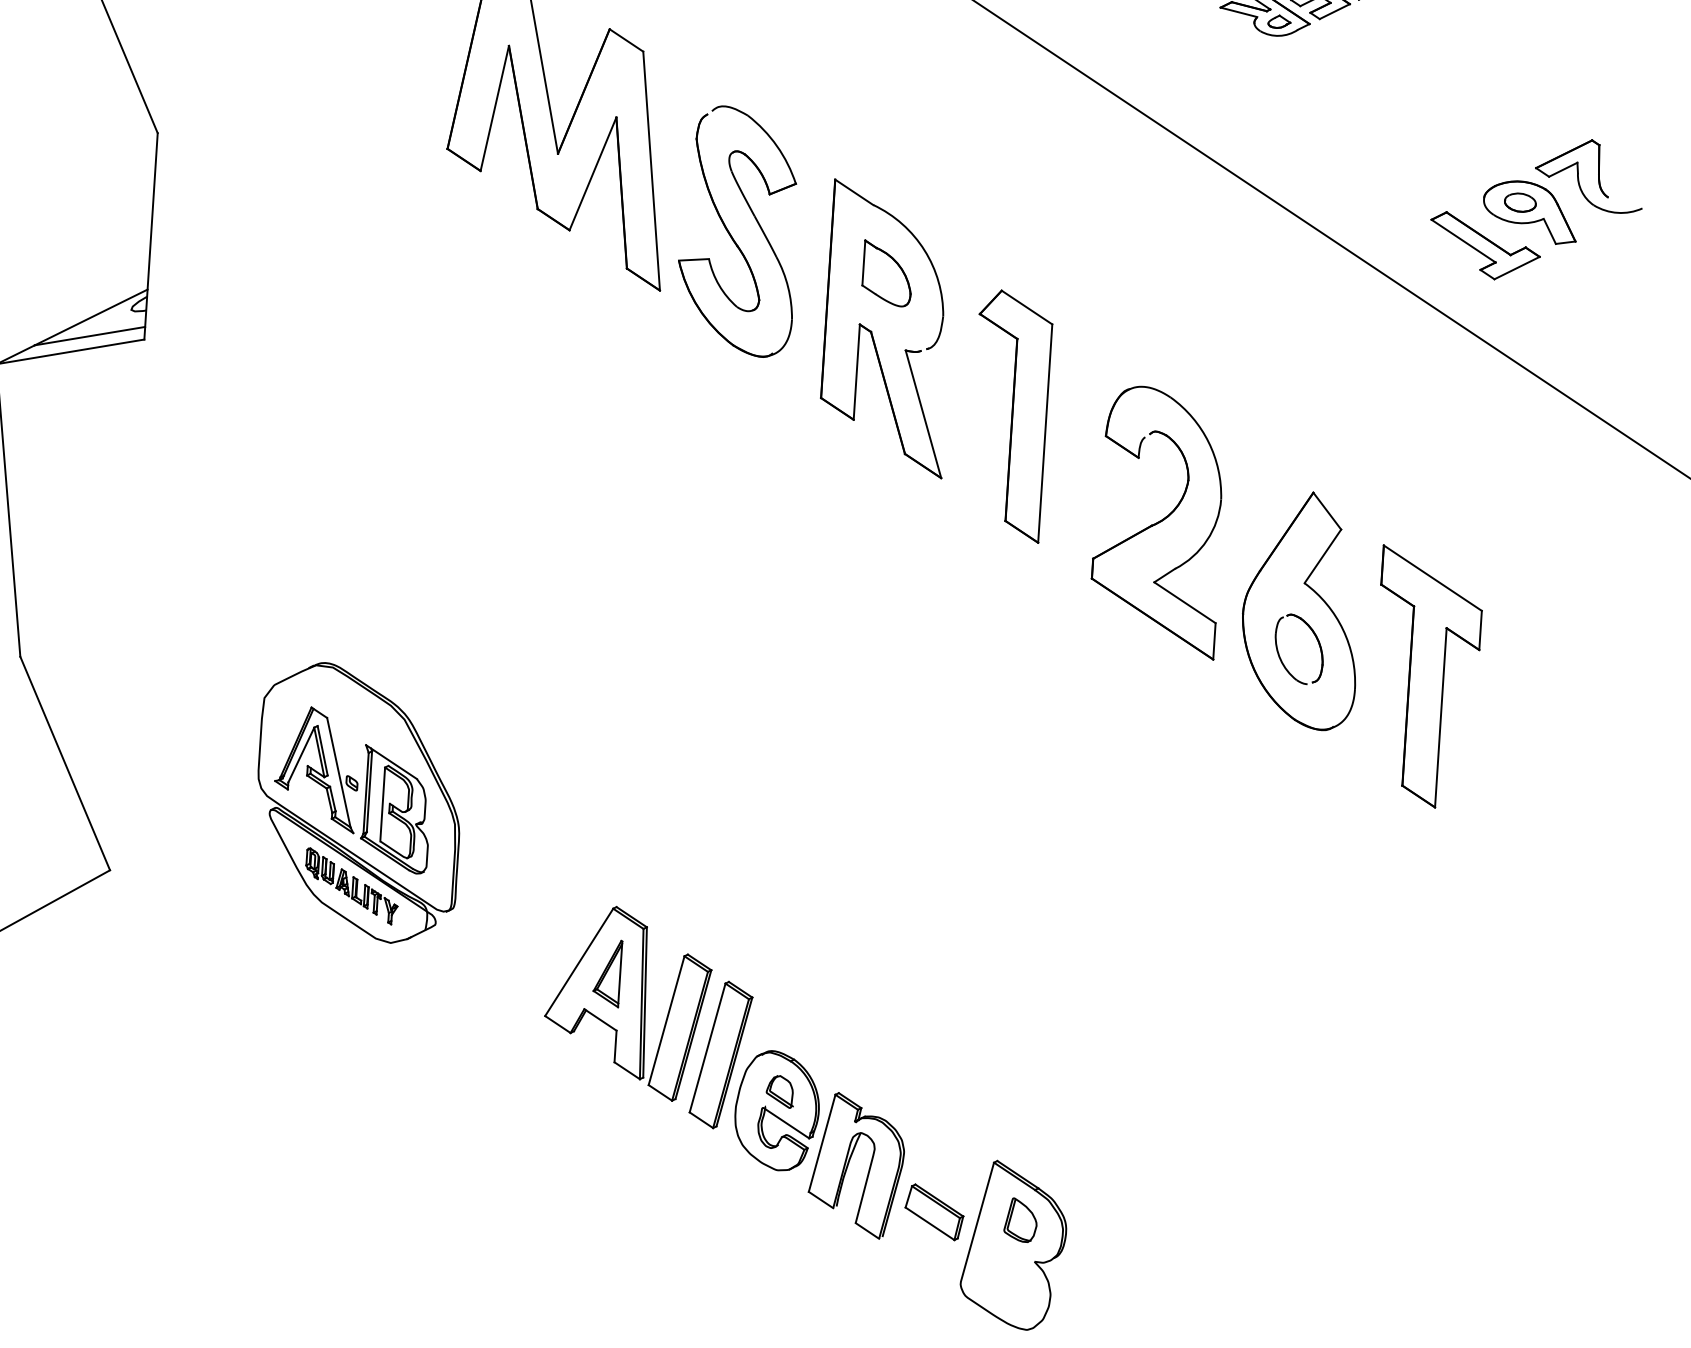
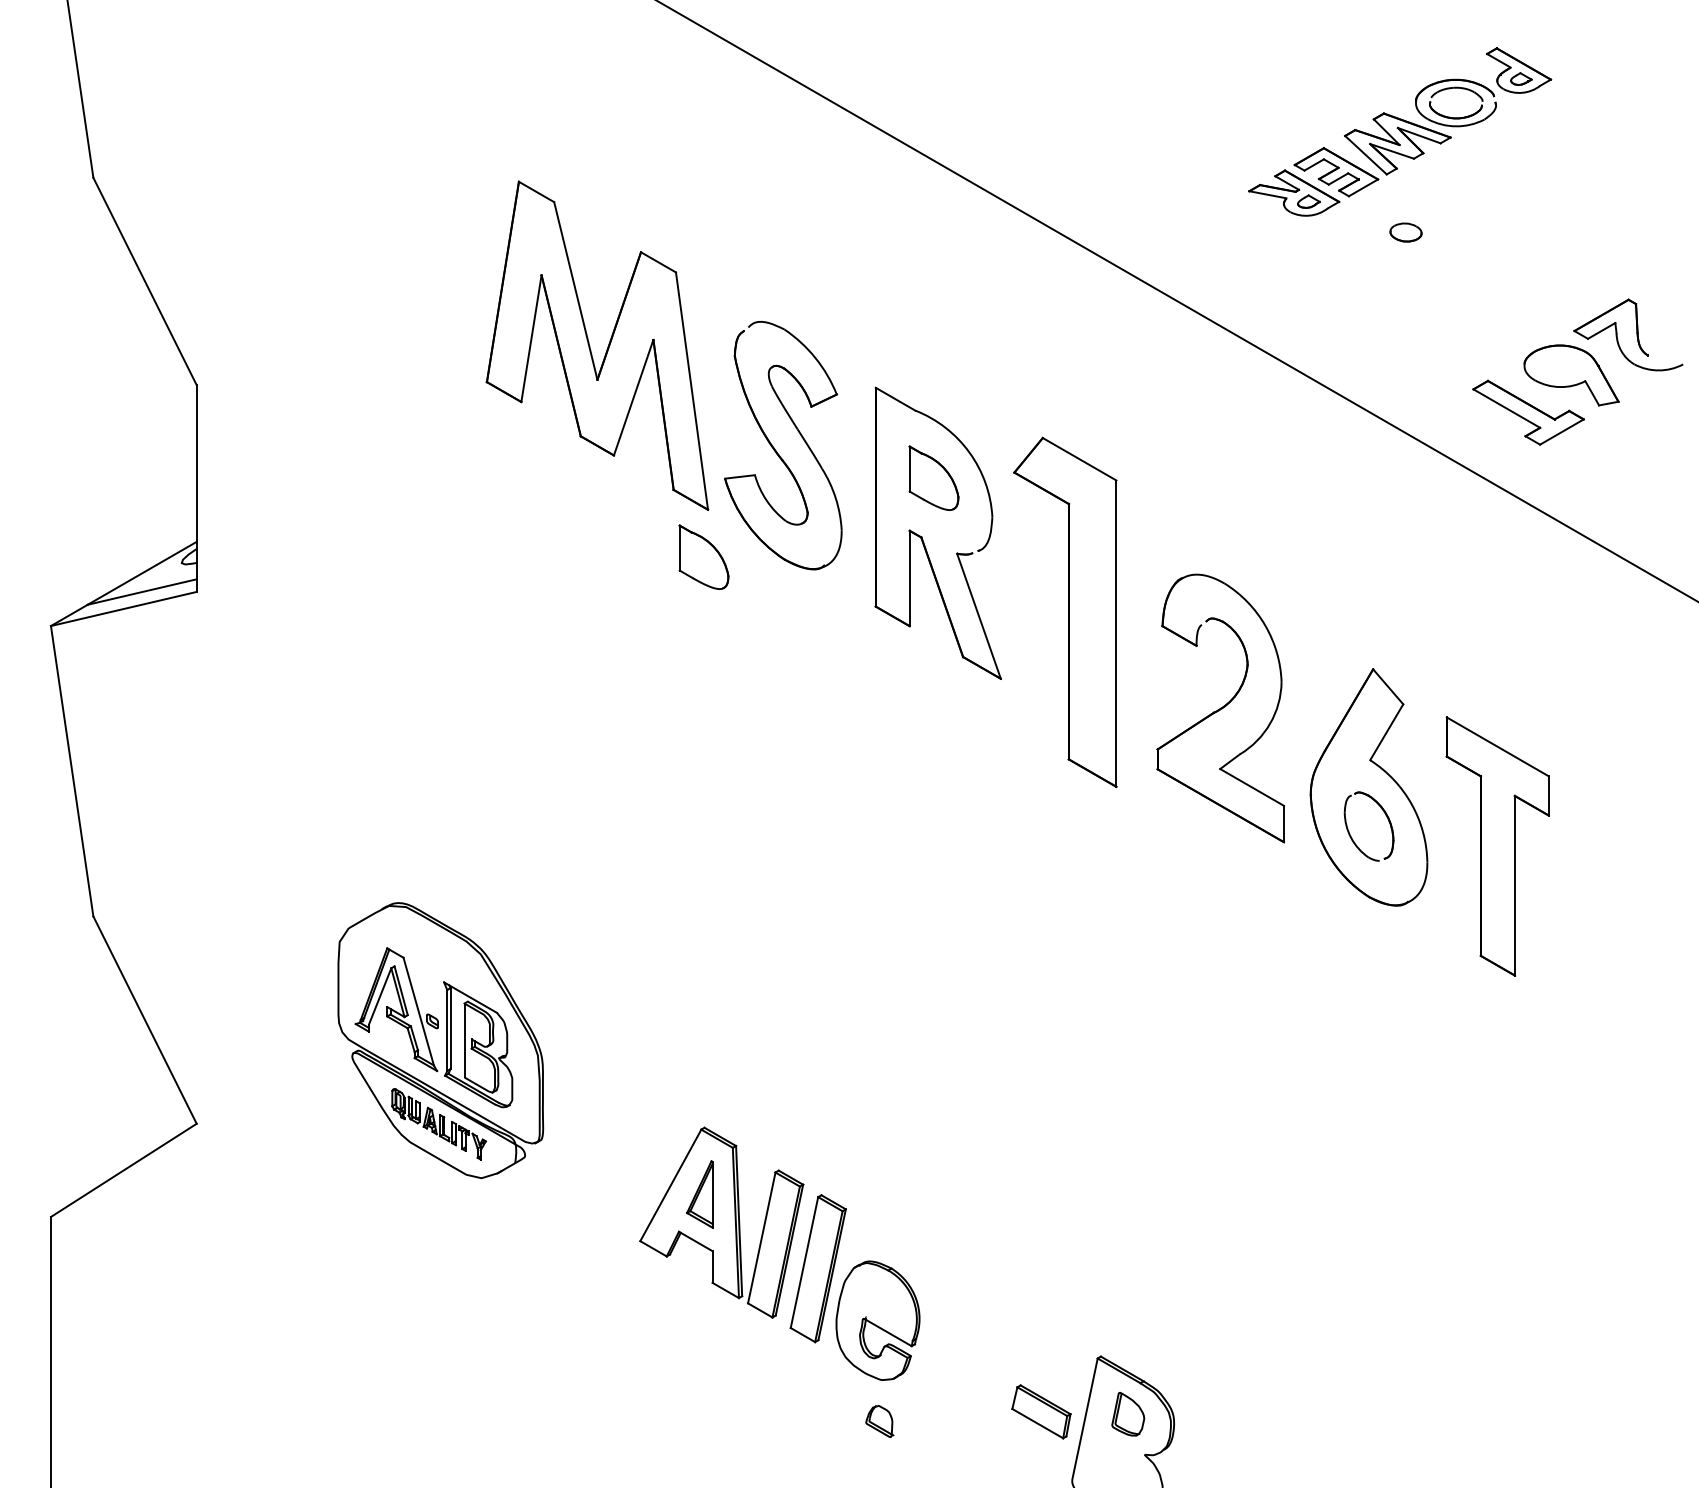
part: (1519, 202) -> (1405, 232), moved
part: (652, 336) -> (703, 556), added
part: (1009, 416) -> (1064, 612), size x1.4
part: (779, 1091) -> (879, 1421), moved
part: (849, 1163) -> (953, 1368), removed

